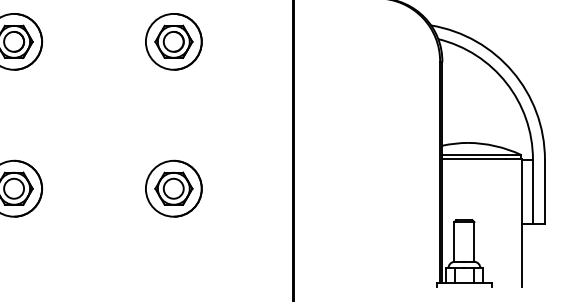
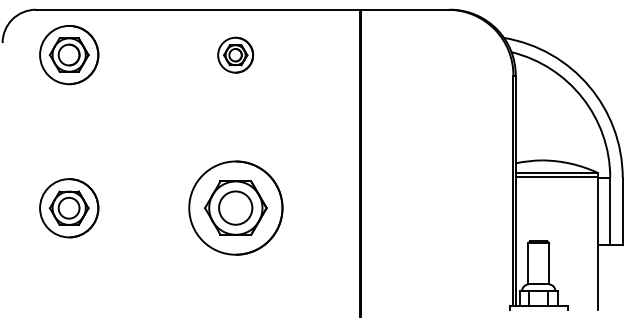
part: (173, 42) -> (235, 55), size x0.6
part: (173, 189) -> (235, 208), size x1.6

